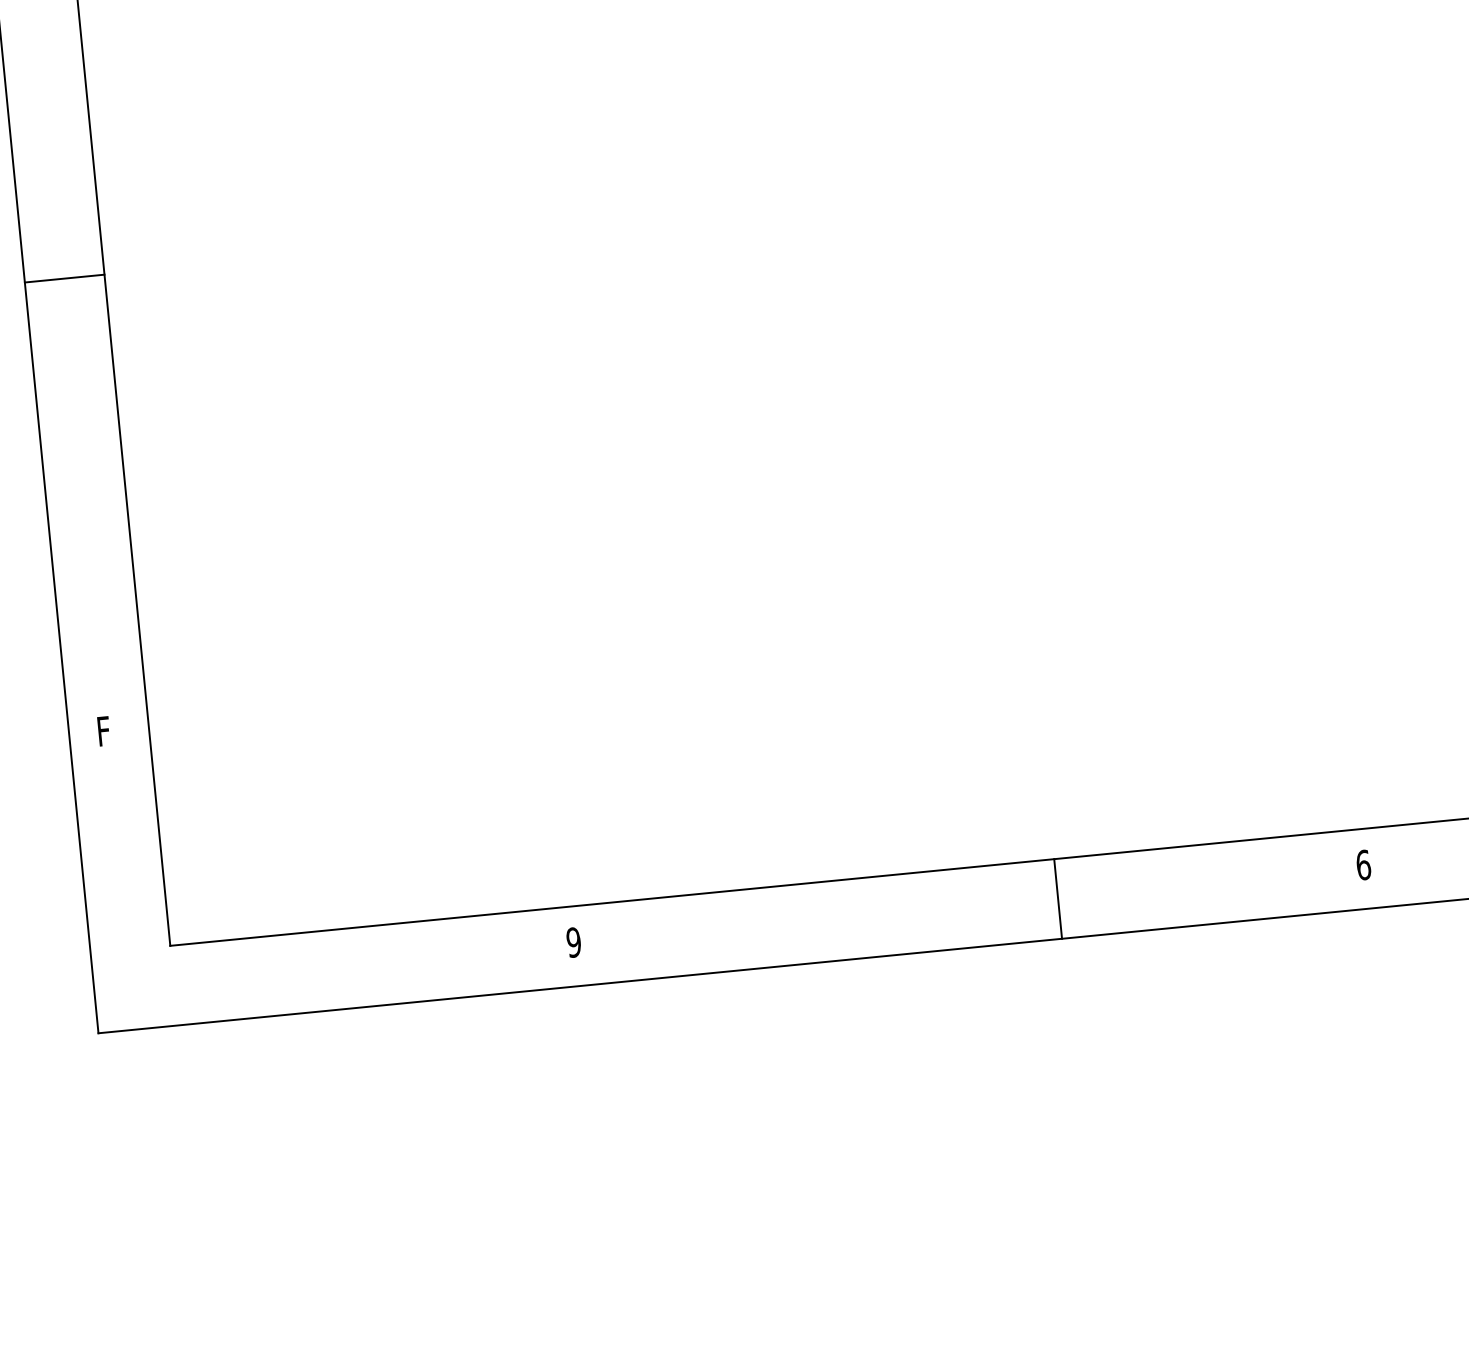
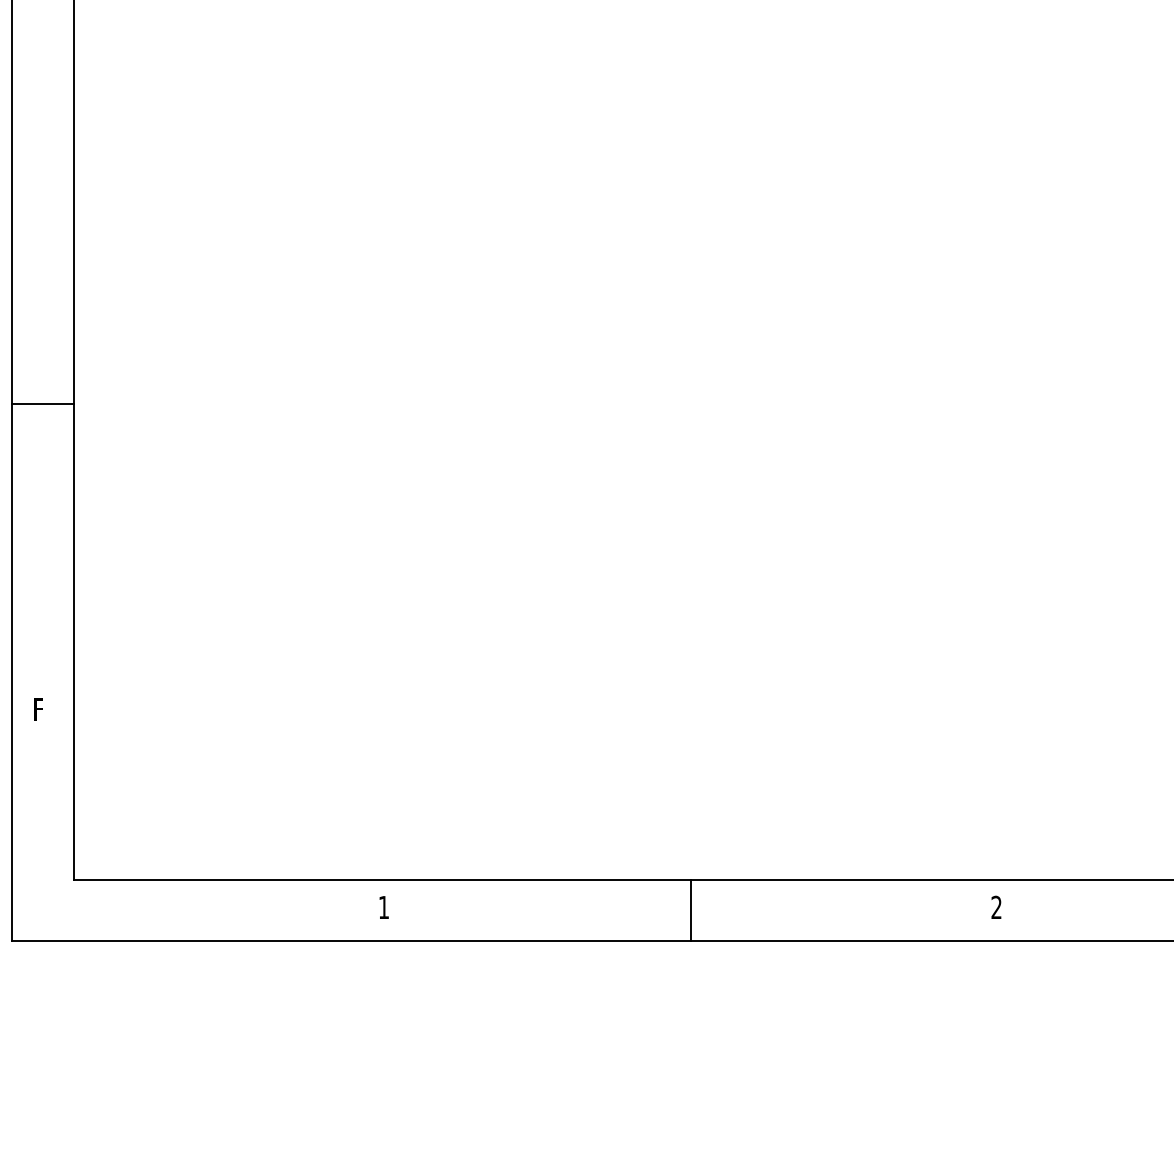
line: (64, 278) -> (42, 403), moved
text: (1363, 865) -> (996, 907), 6 -> 2
line: (1058, 898) -> (691, 910), moved
text: (573, 942) -> (383, 907), 9 -> 1

